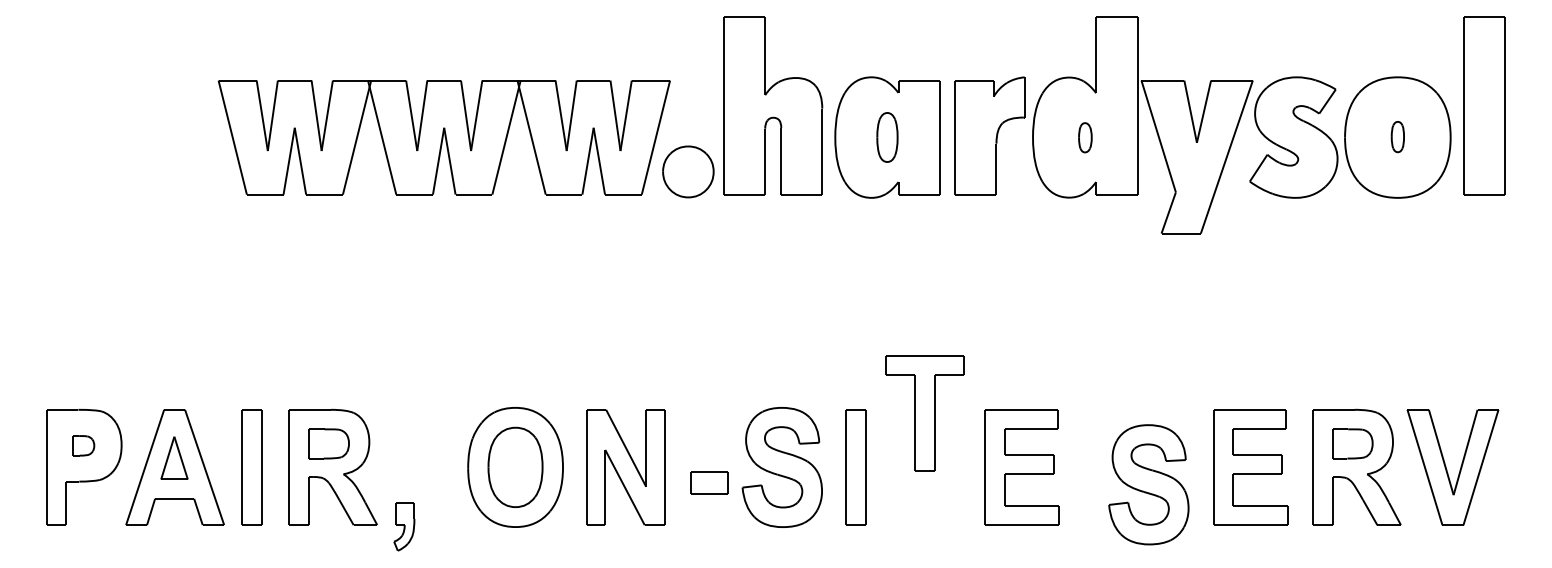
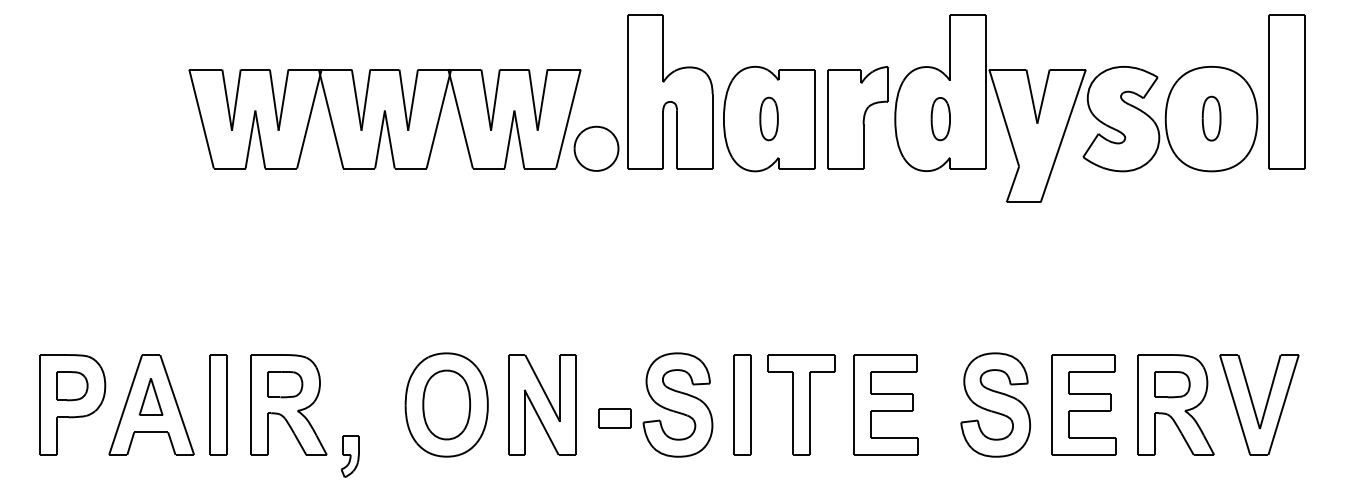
part: (1397, 136) -> (1211, 118), size x1.67
part: (1085, 138) -> (940, 119), size x1.67
part: (924, 412) -> (801, 404), moved
part: (83, 446) -> (72, 386), size x1.67
part: (1148, 484) -> (995, 404), moved

